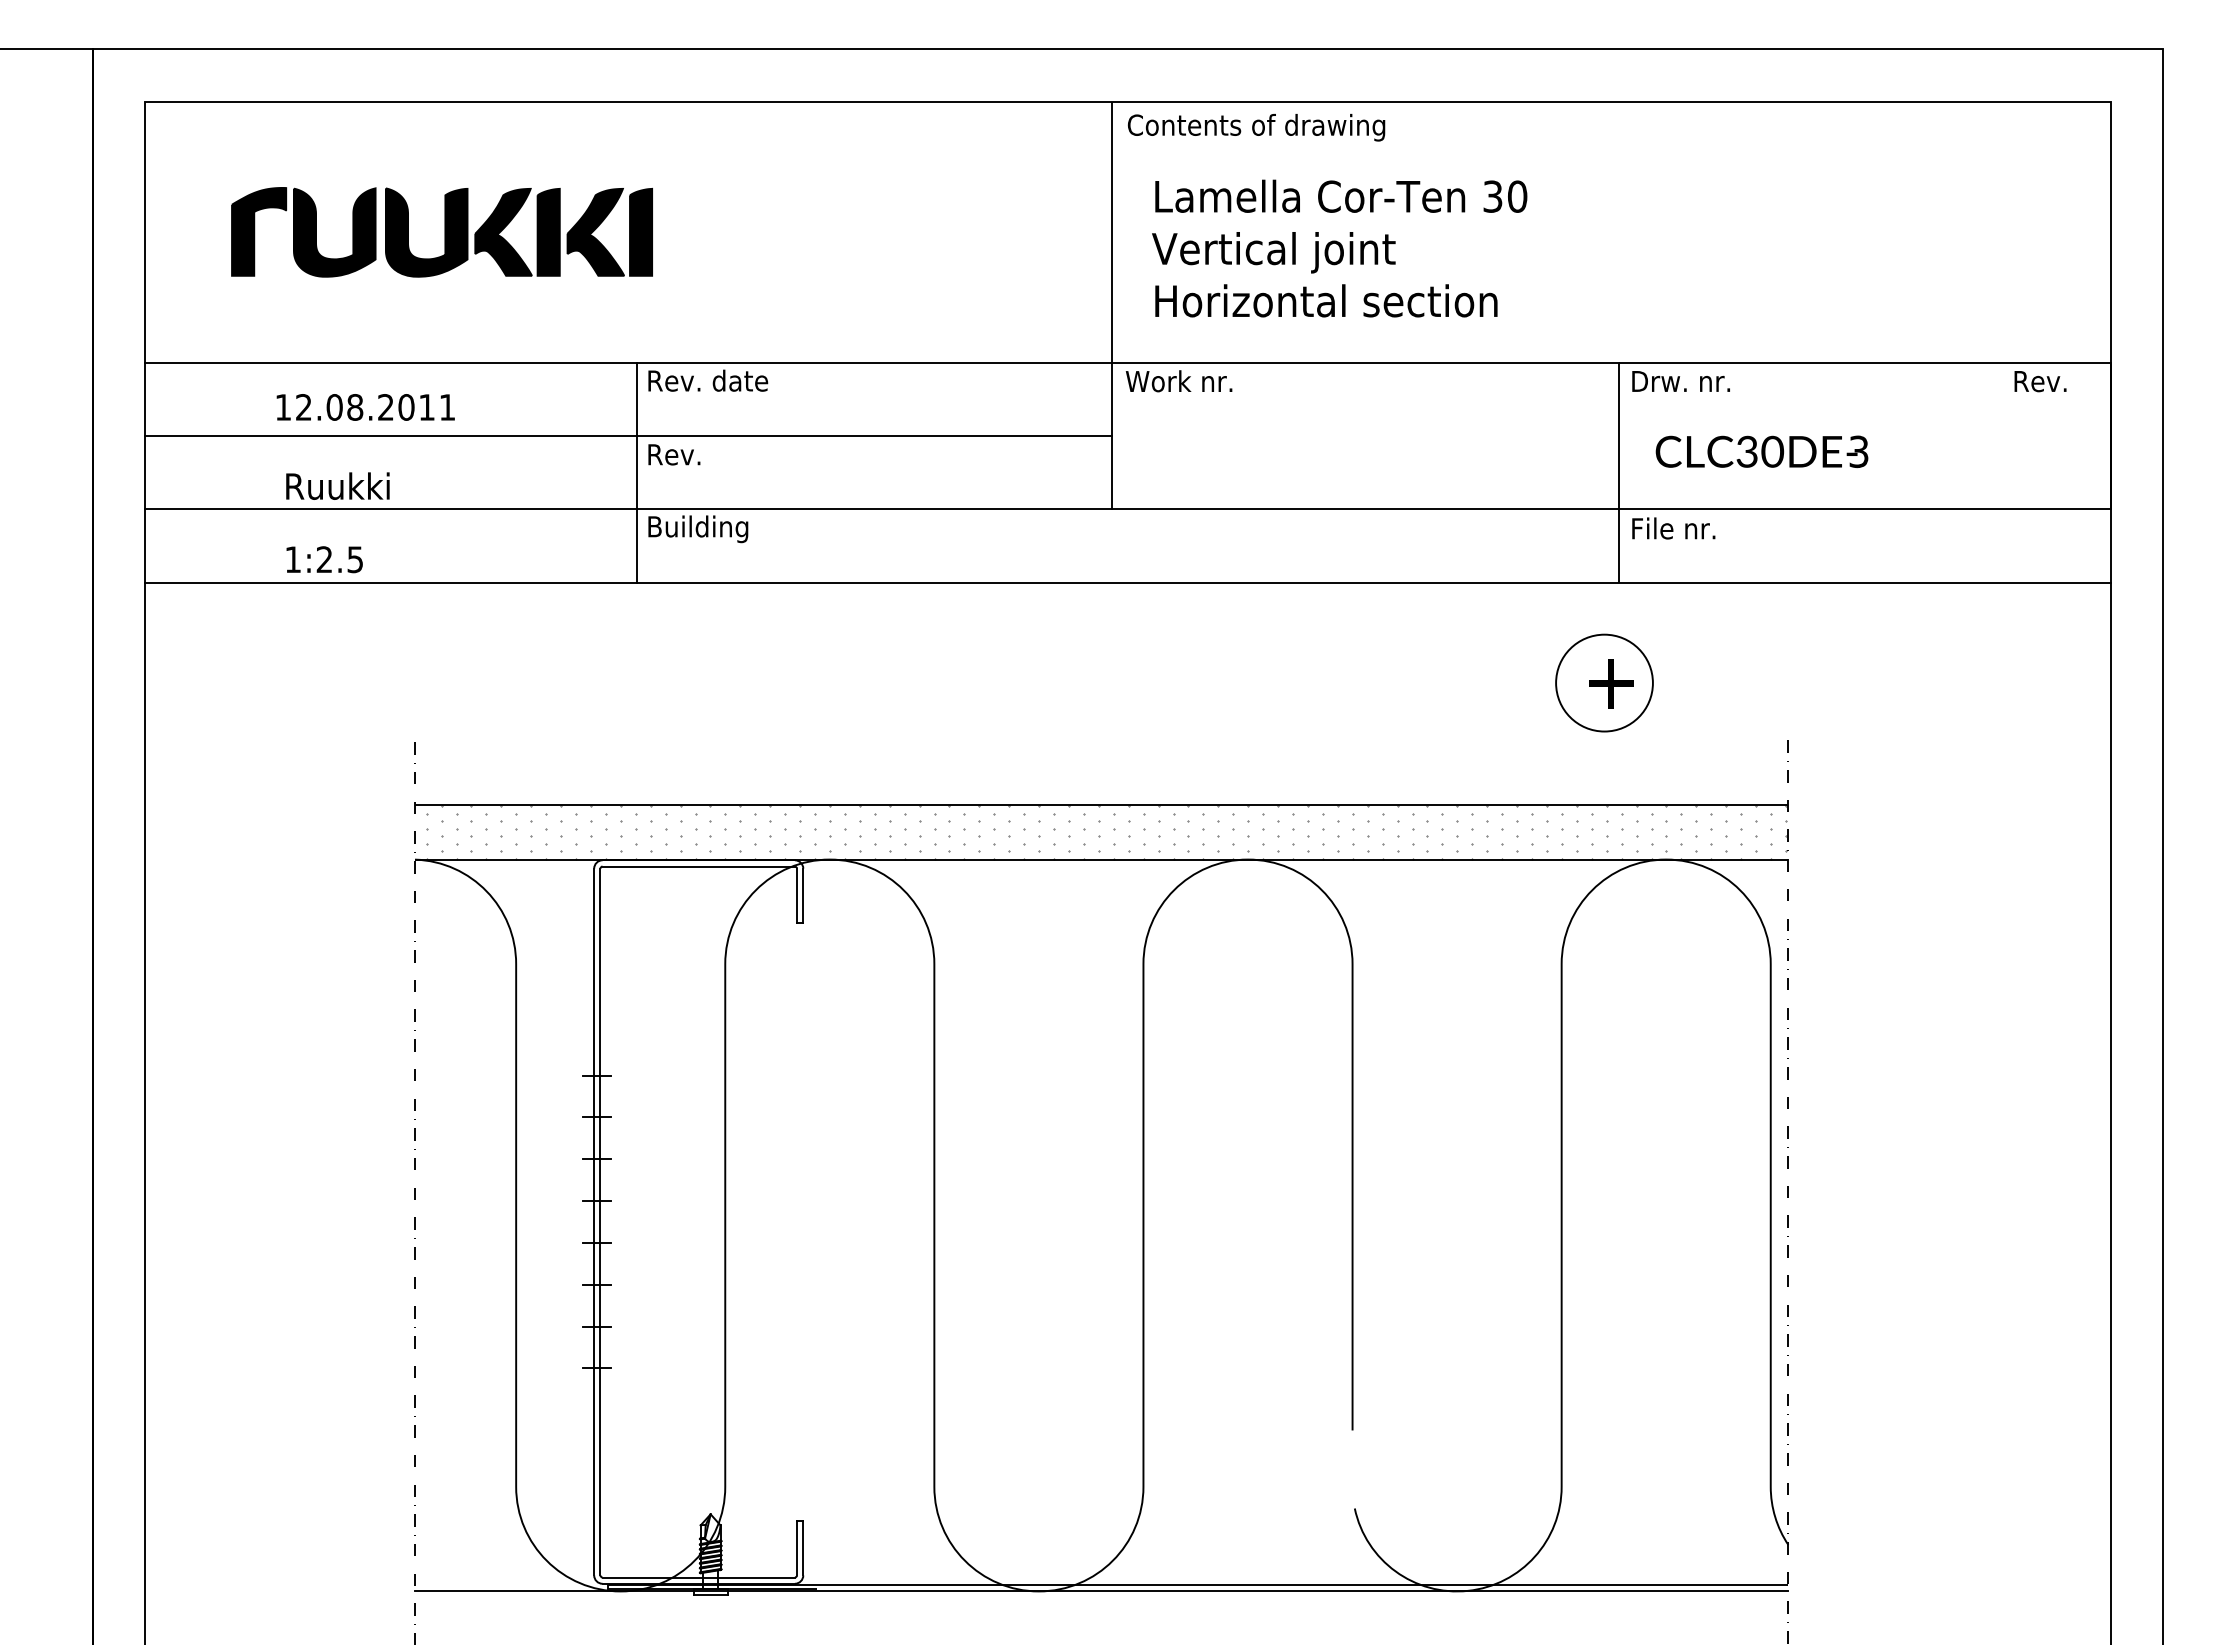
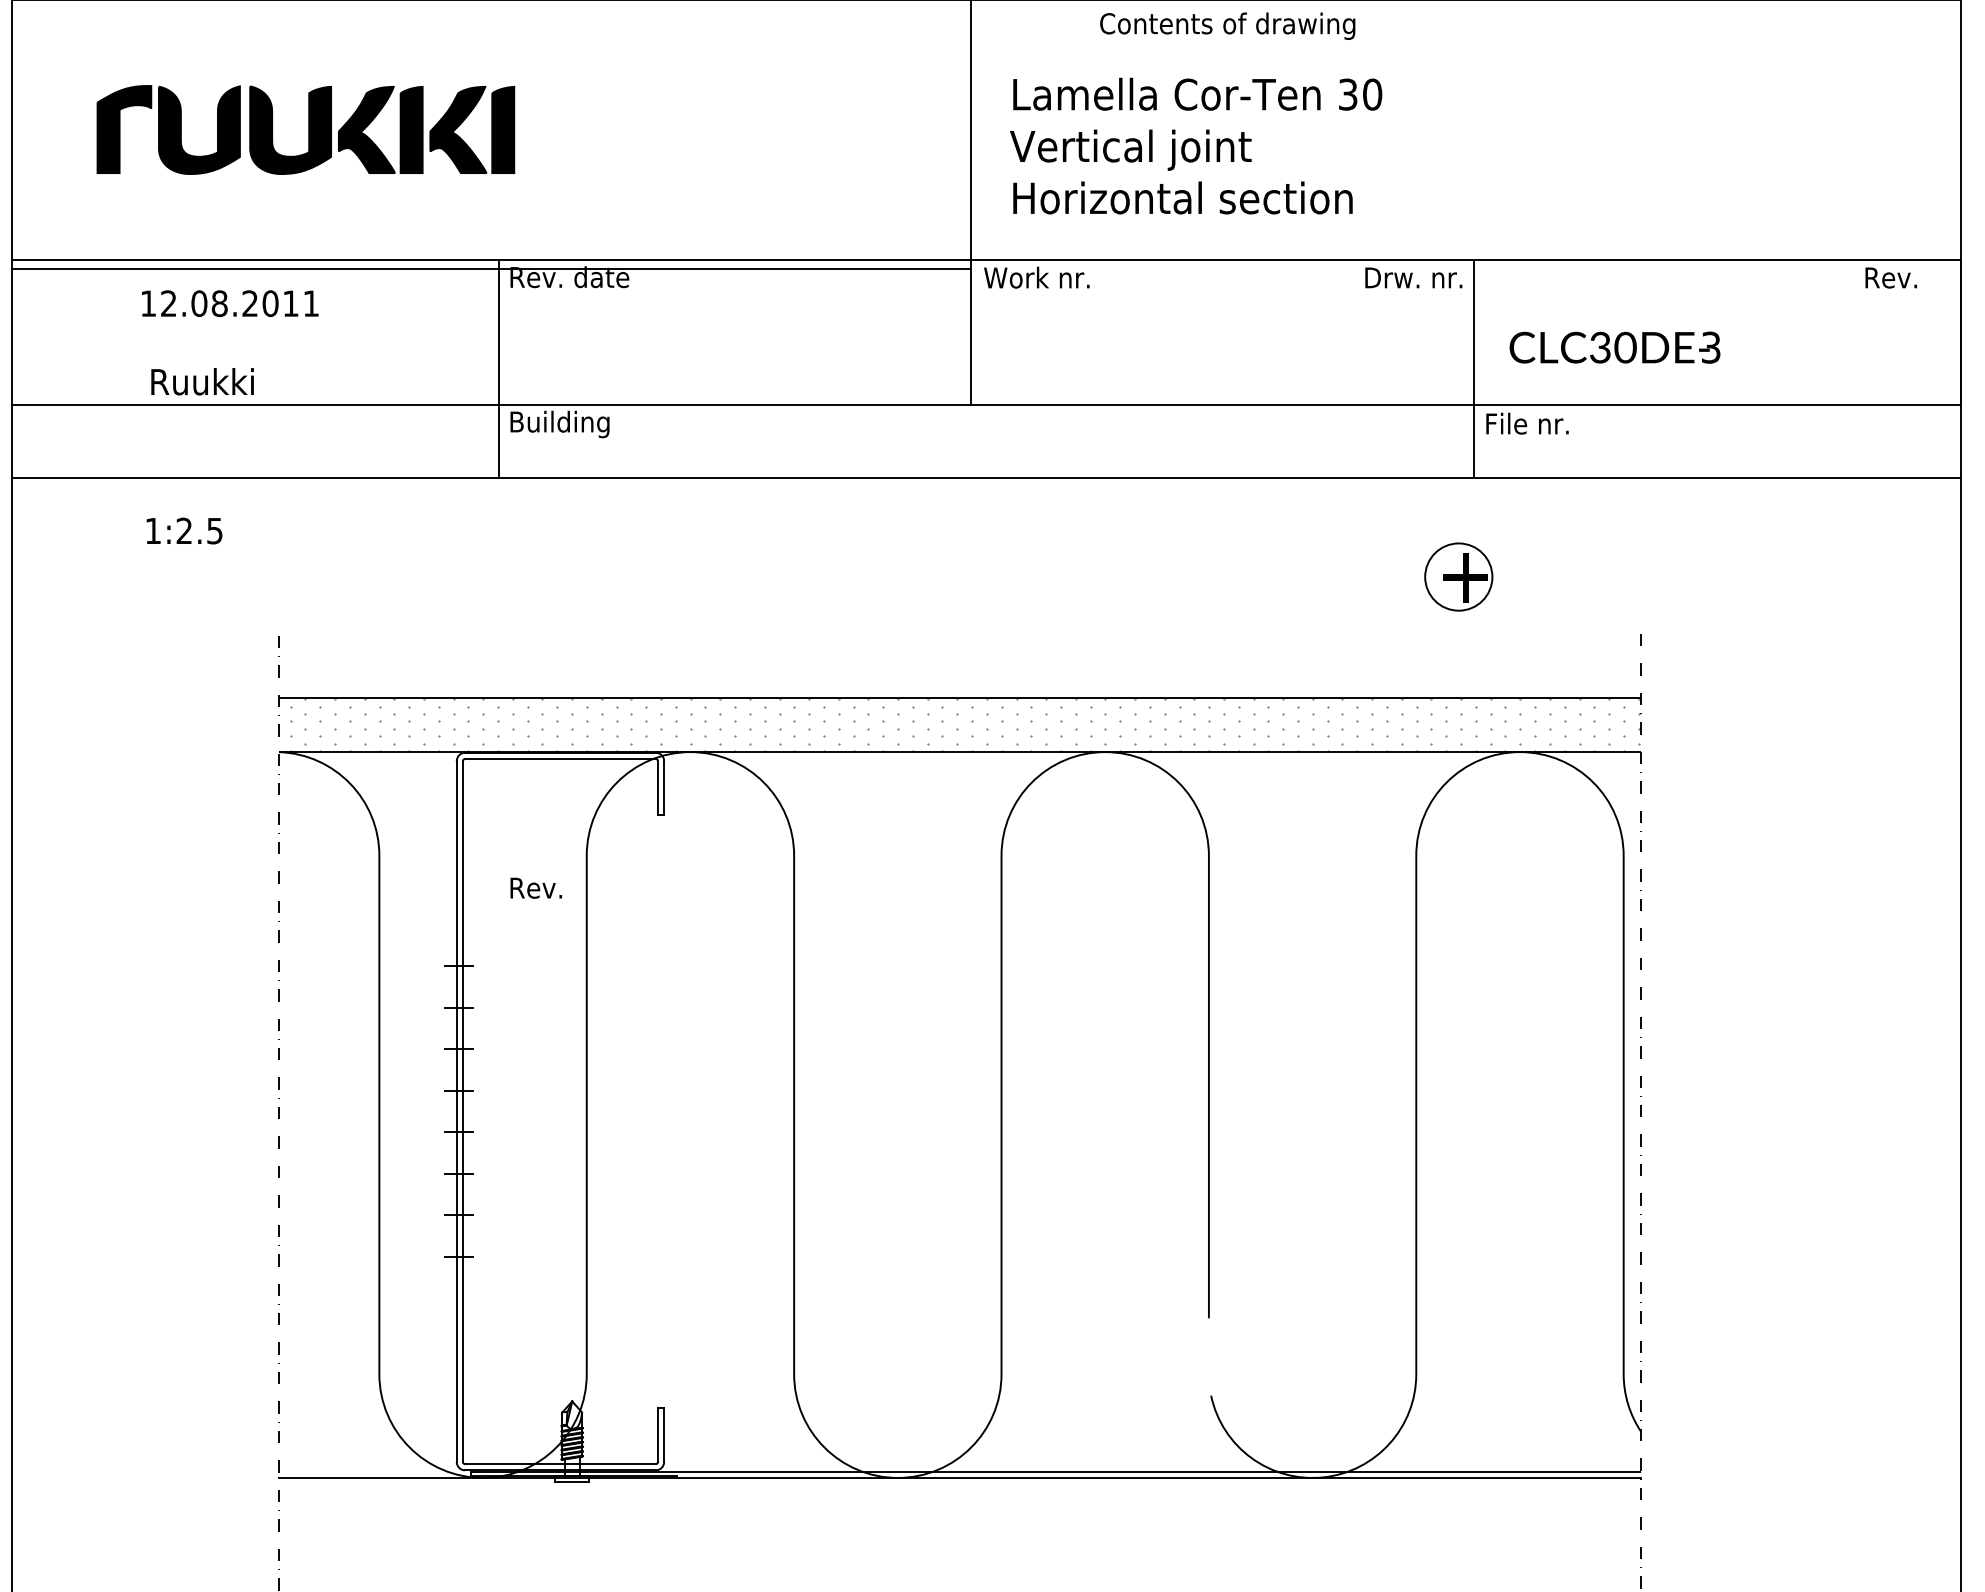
text: (1256, 127) -> (1227, 26), moved
text: (1680, 381) -> (1413, 277), moved
line: (628, 436) -> (490, 269), moved
text: (674, 454) -> (536, 887), moved
text: (324, 559) -> (184, 530), moved
circle: (1604, 682) -> (1458, 576), size x0.7

